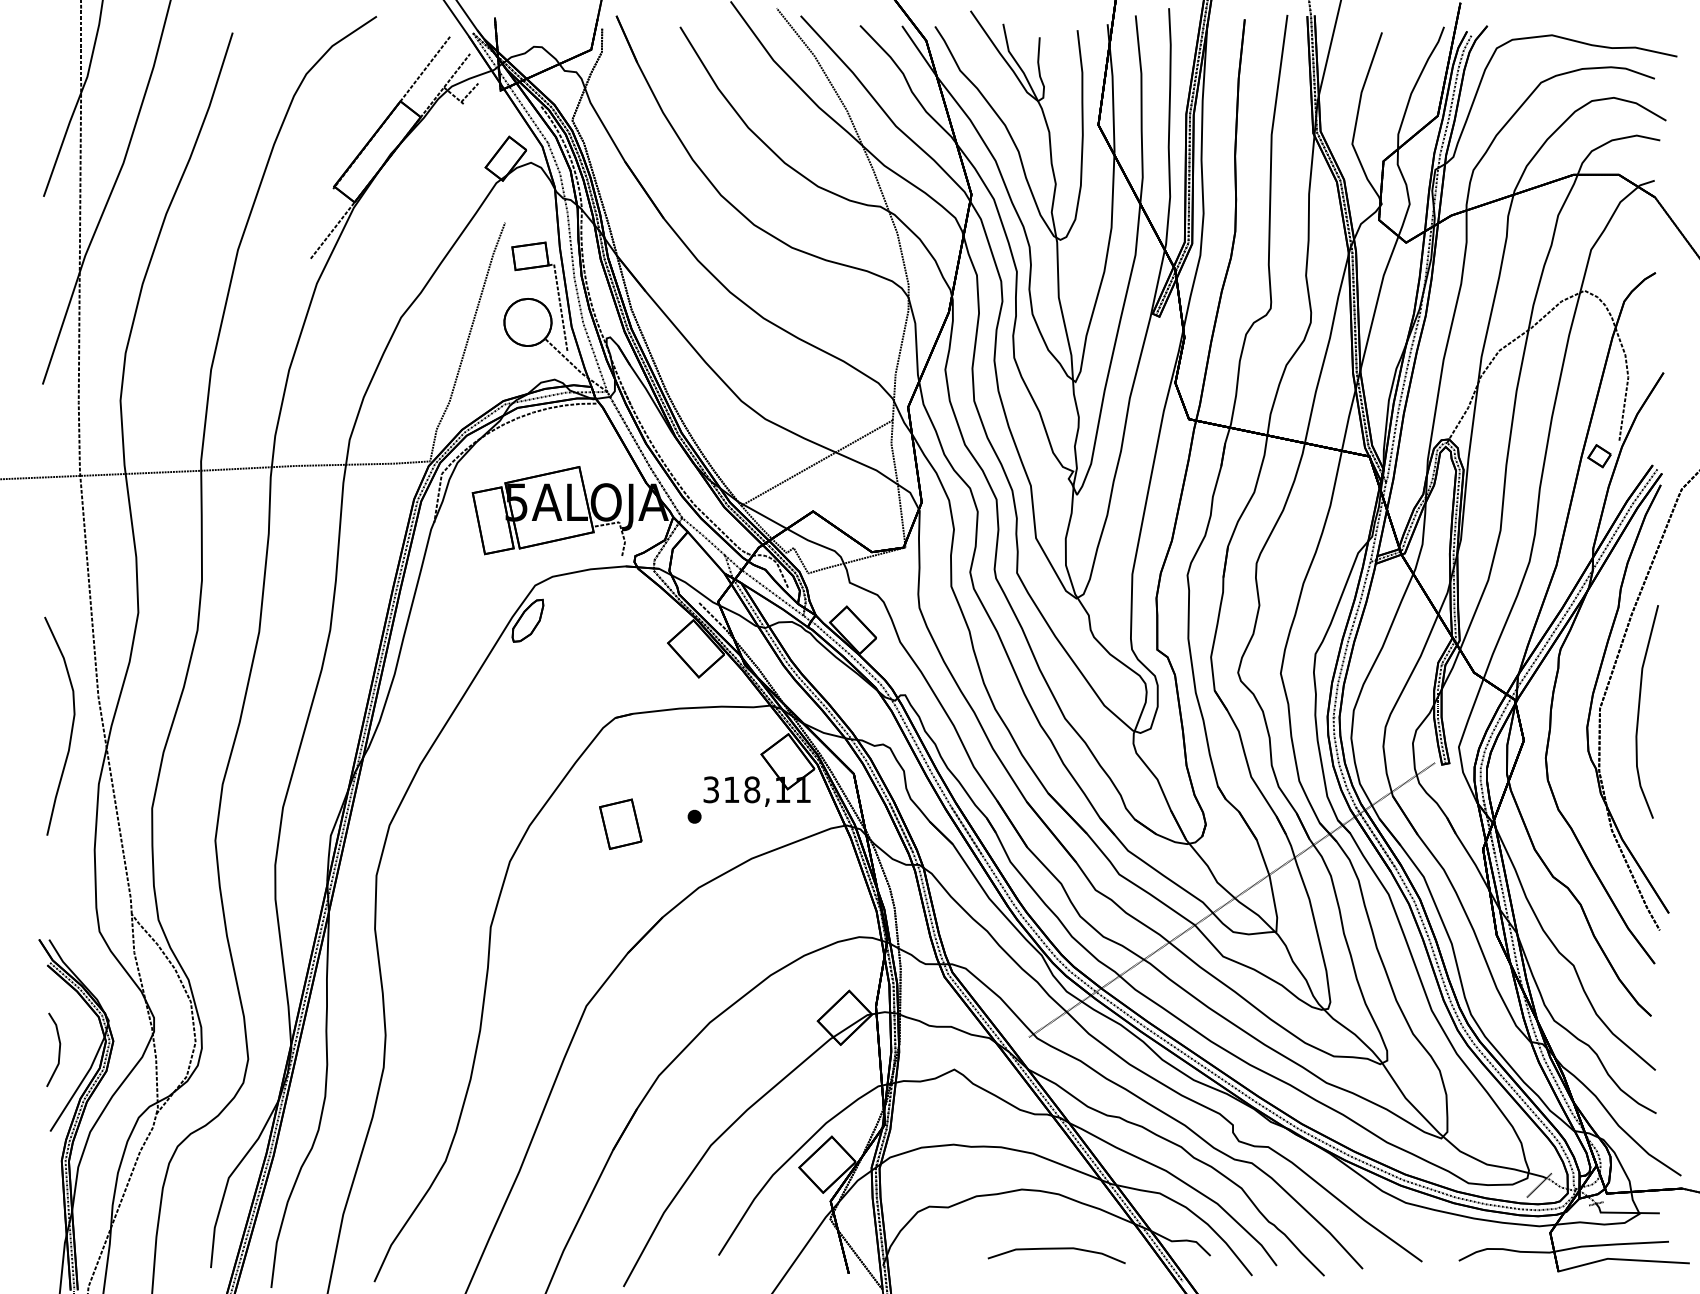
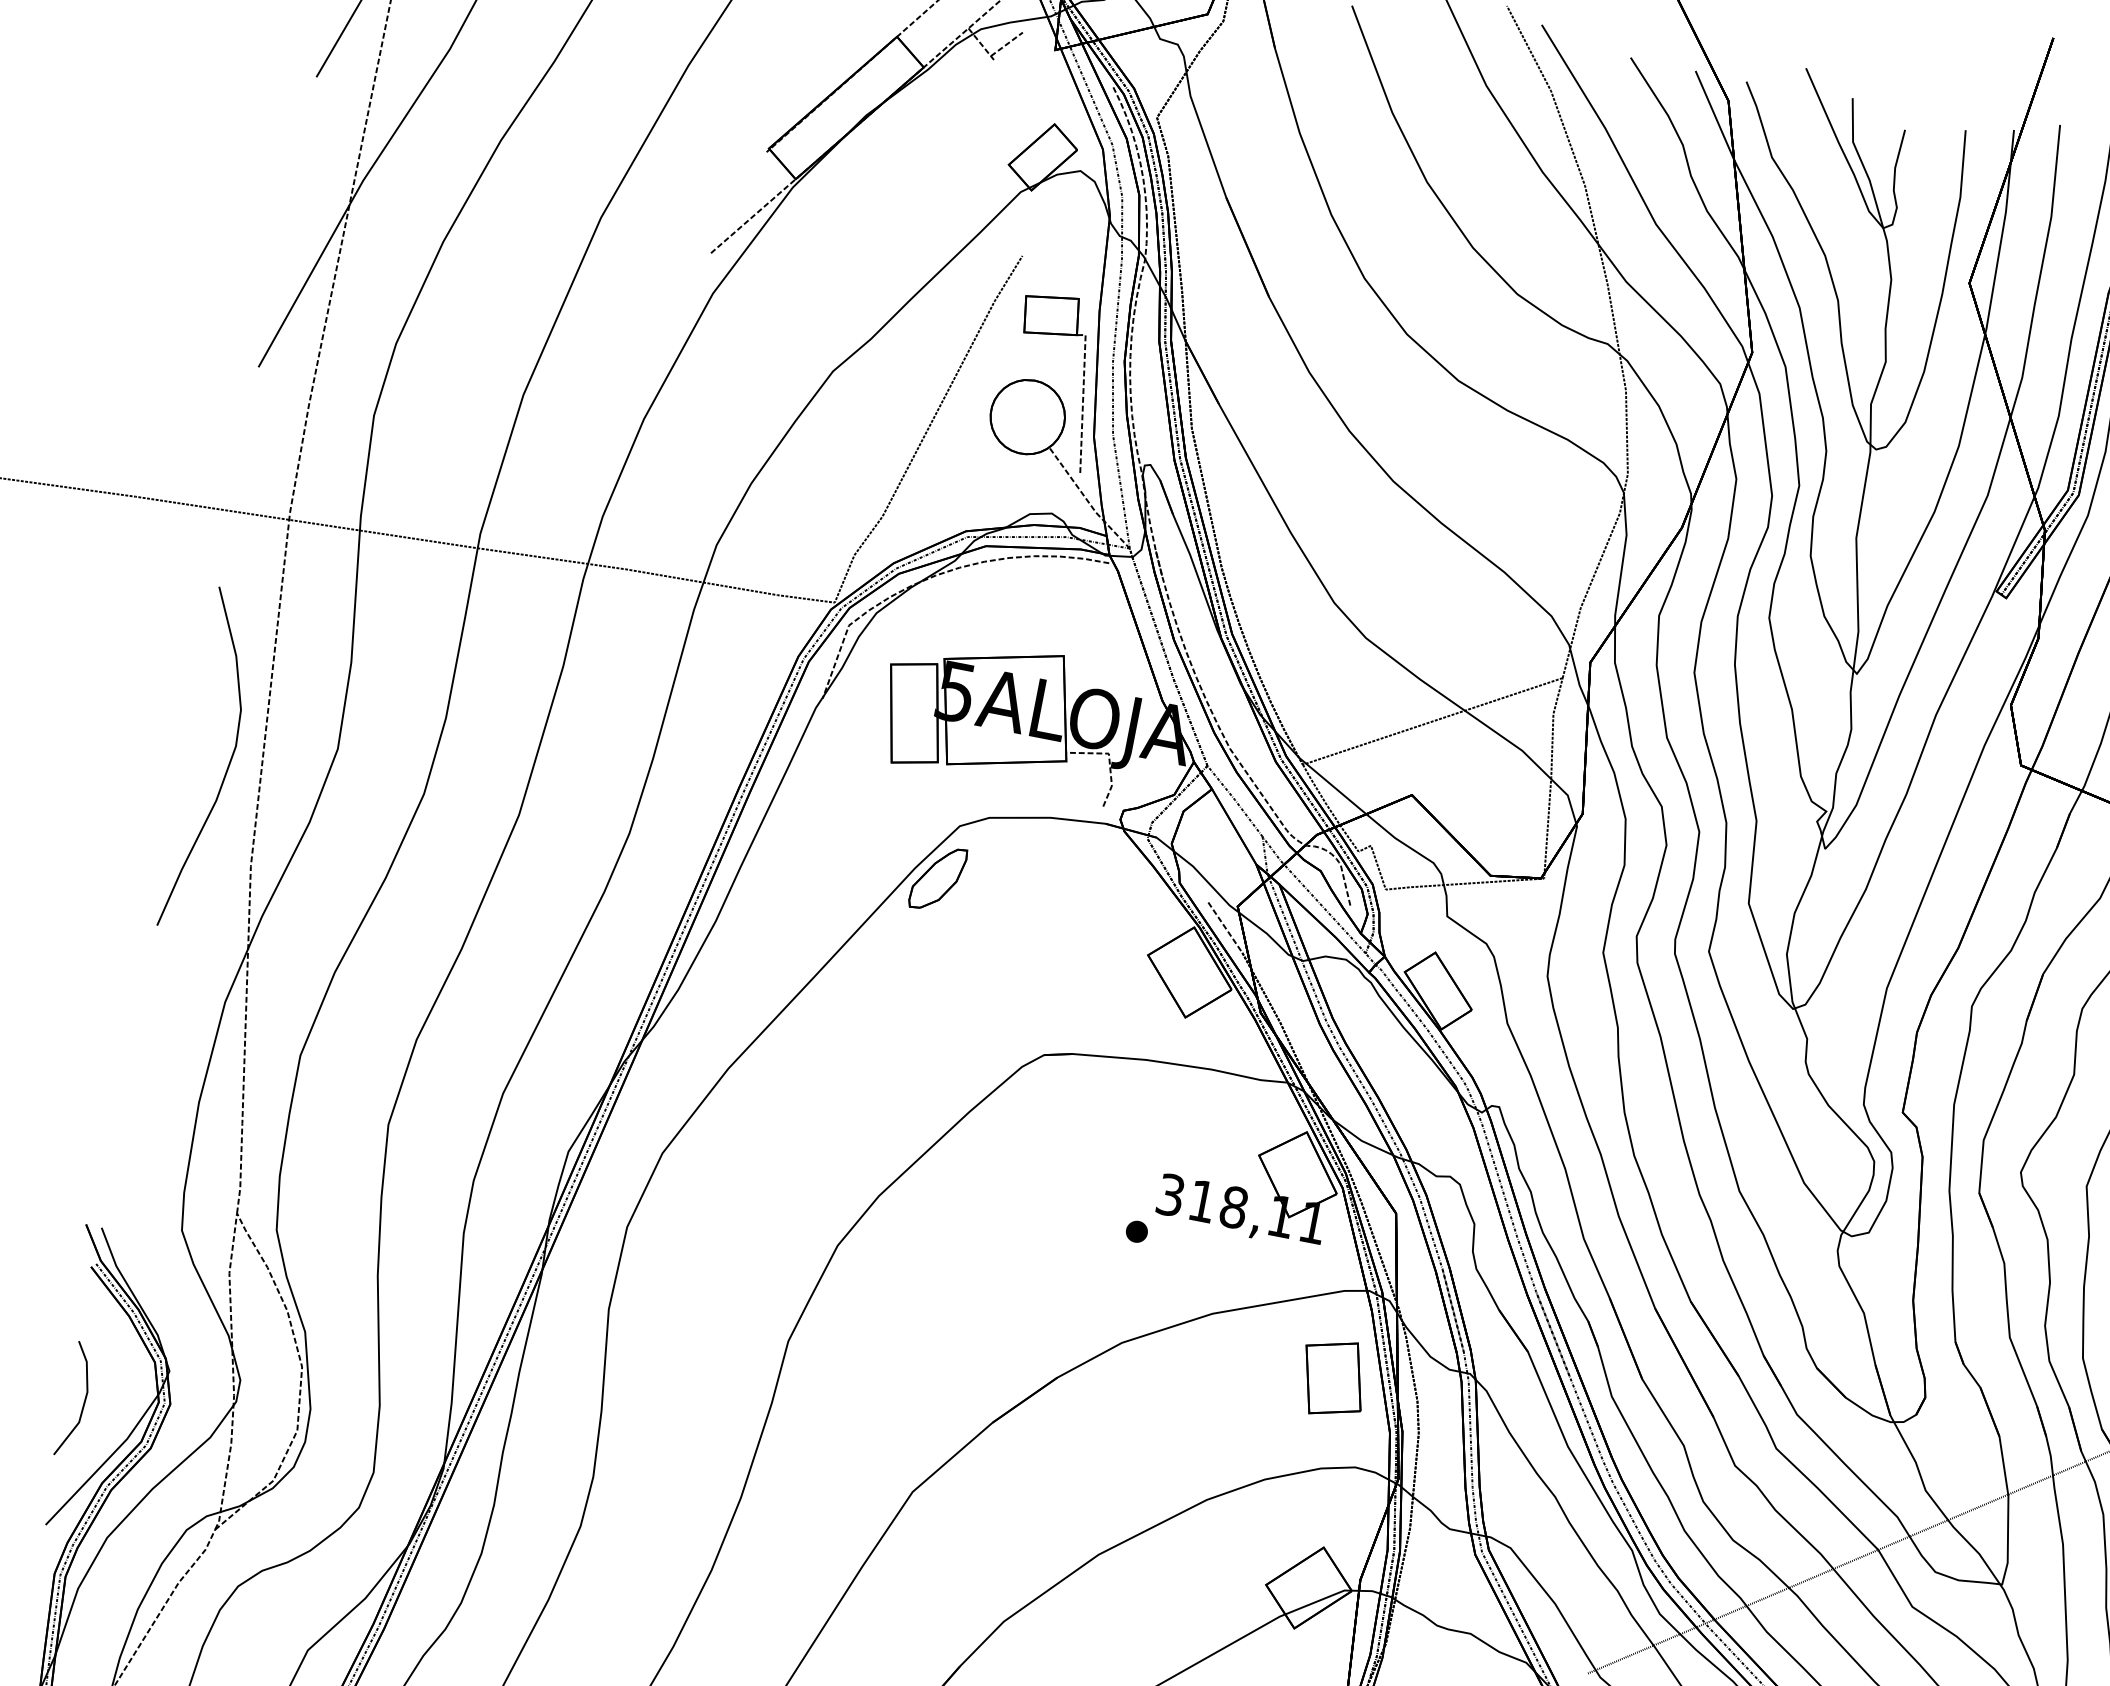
curve: (71, 725) -> (227, 762), moved
part: (620, 823) -> (1333, 1377), moved

